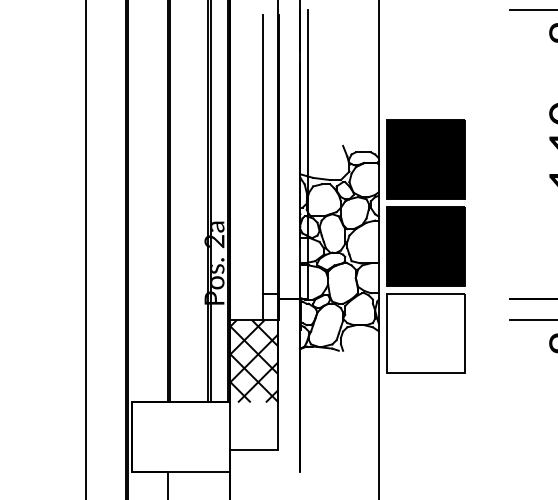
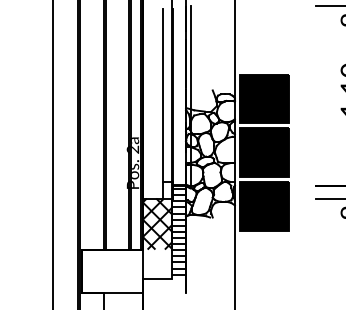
fill: (424, 333) -> (263, 206), added
hatch: (289, 373) -> (179, 231), added

